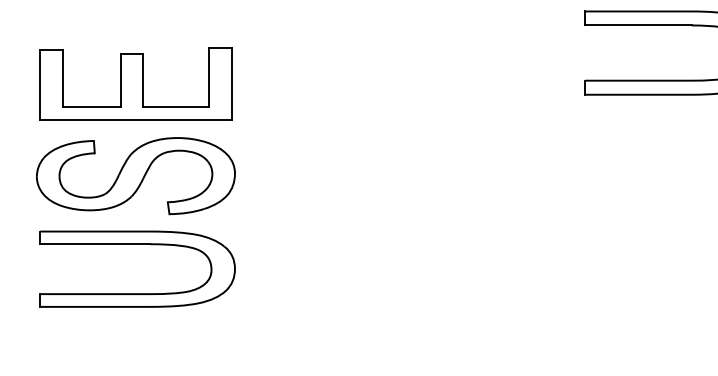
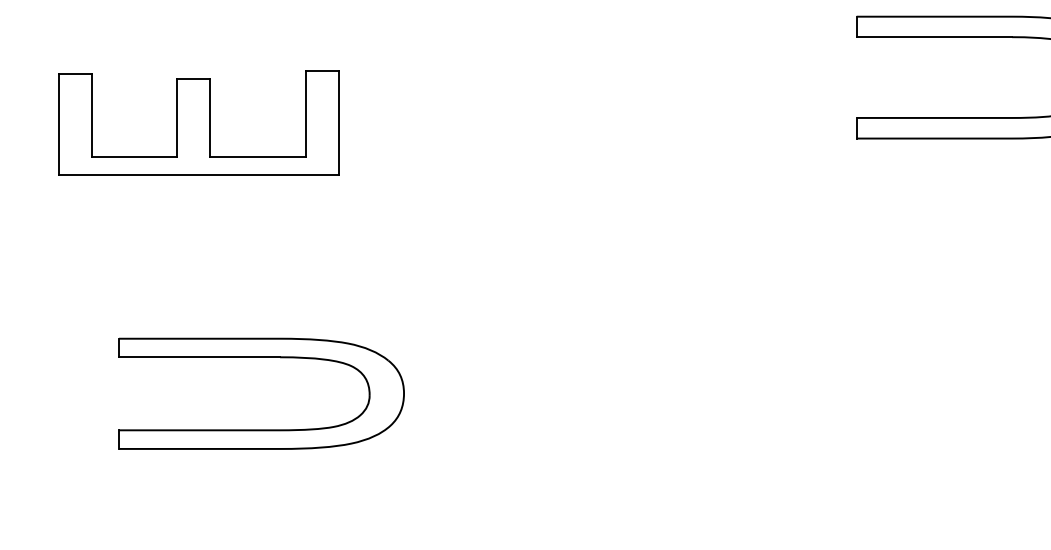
part: (135, 176) -> (198, 258), removed
part: (137, 244) -> (261, 357), moved

